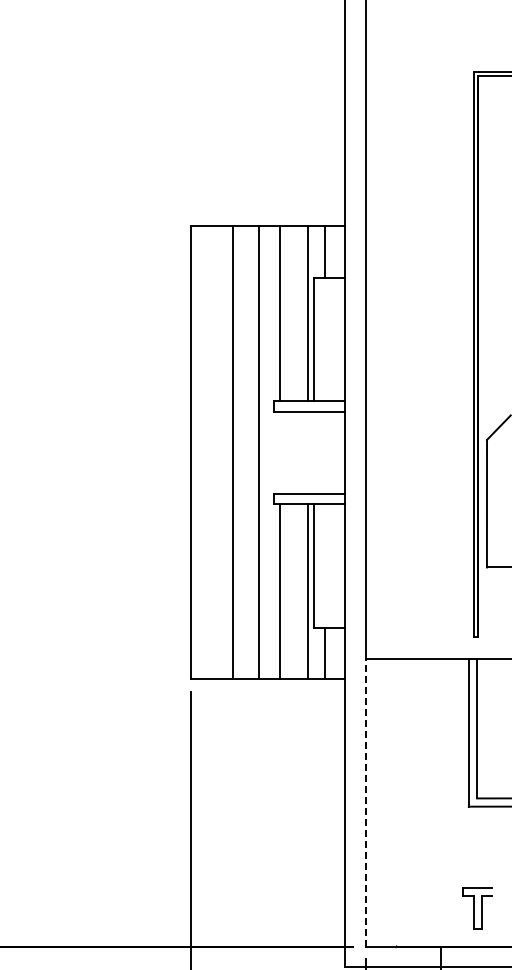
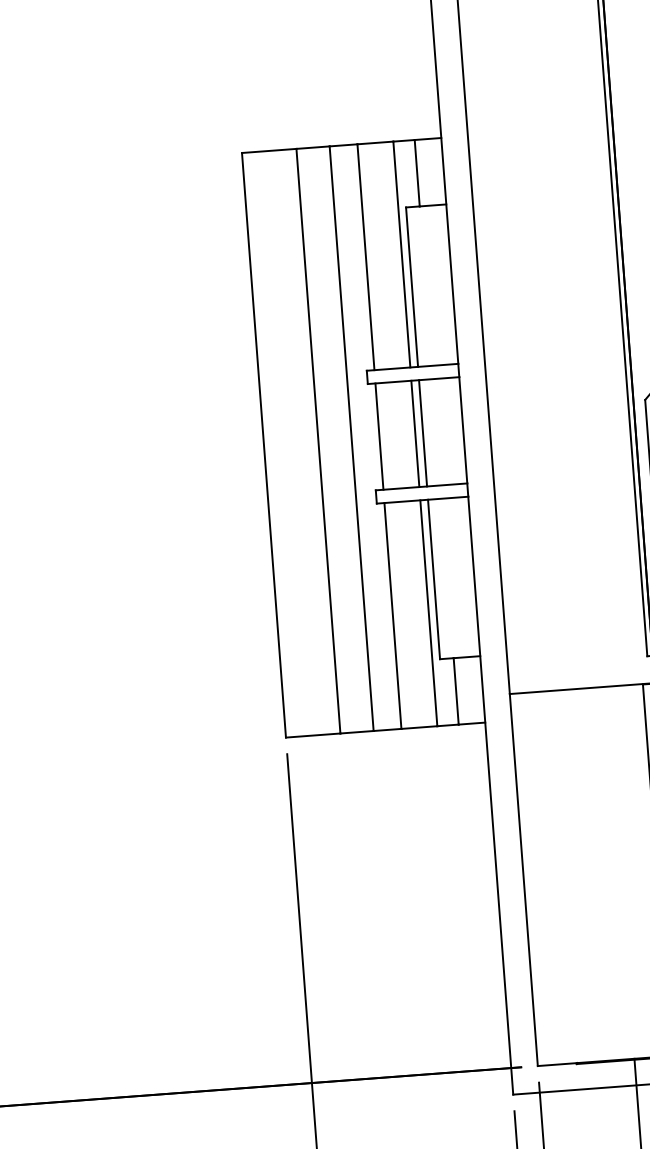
line: (280, 452) -> (379, 436), added
line: (308, 452) -> (415, 433), added
line: (314, 452) -> (423, 432), added
line: (365, 802) -> (523, 880), dashed -> solid

